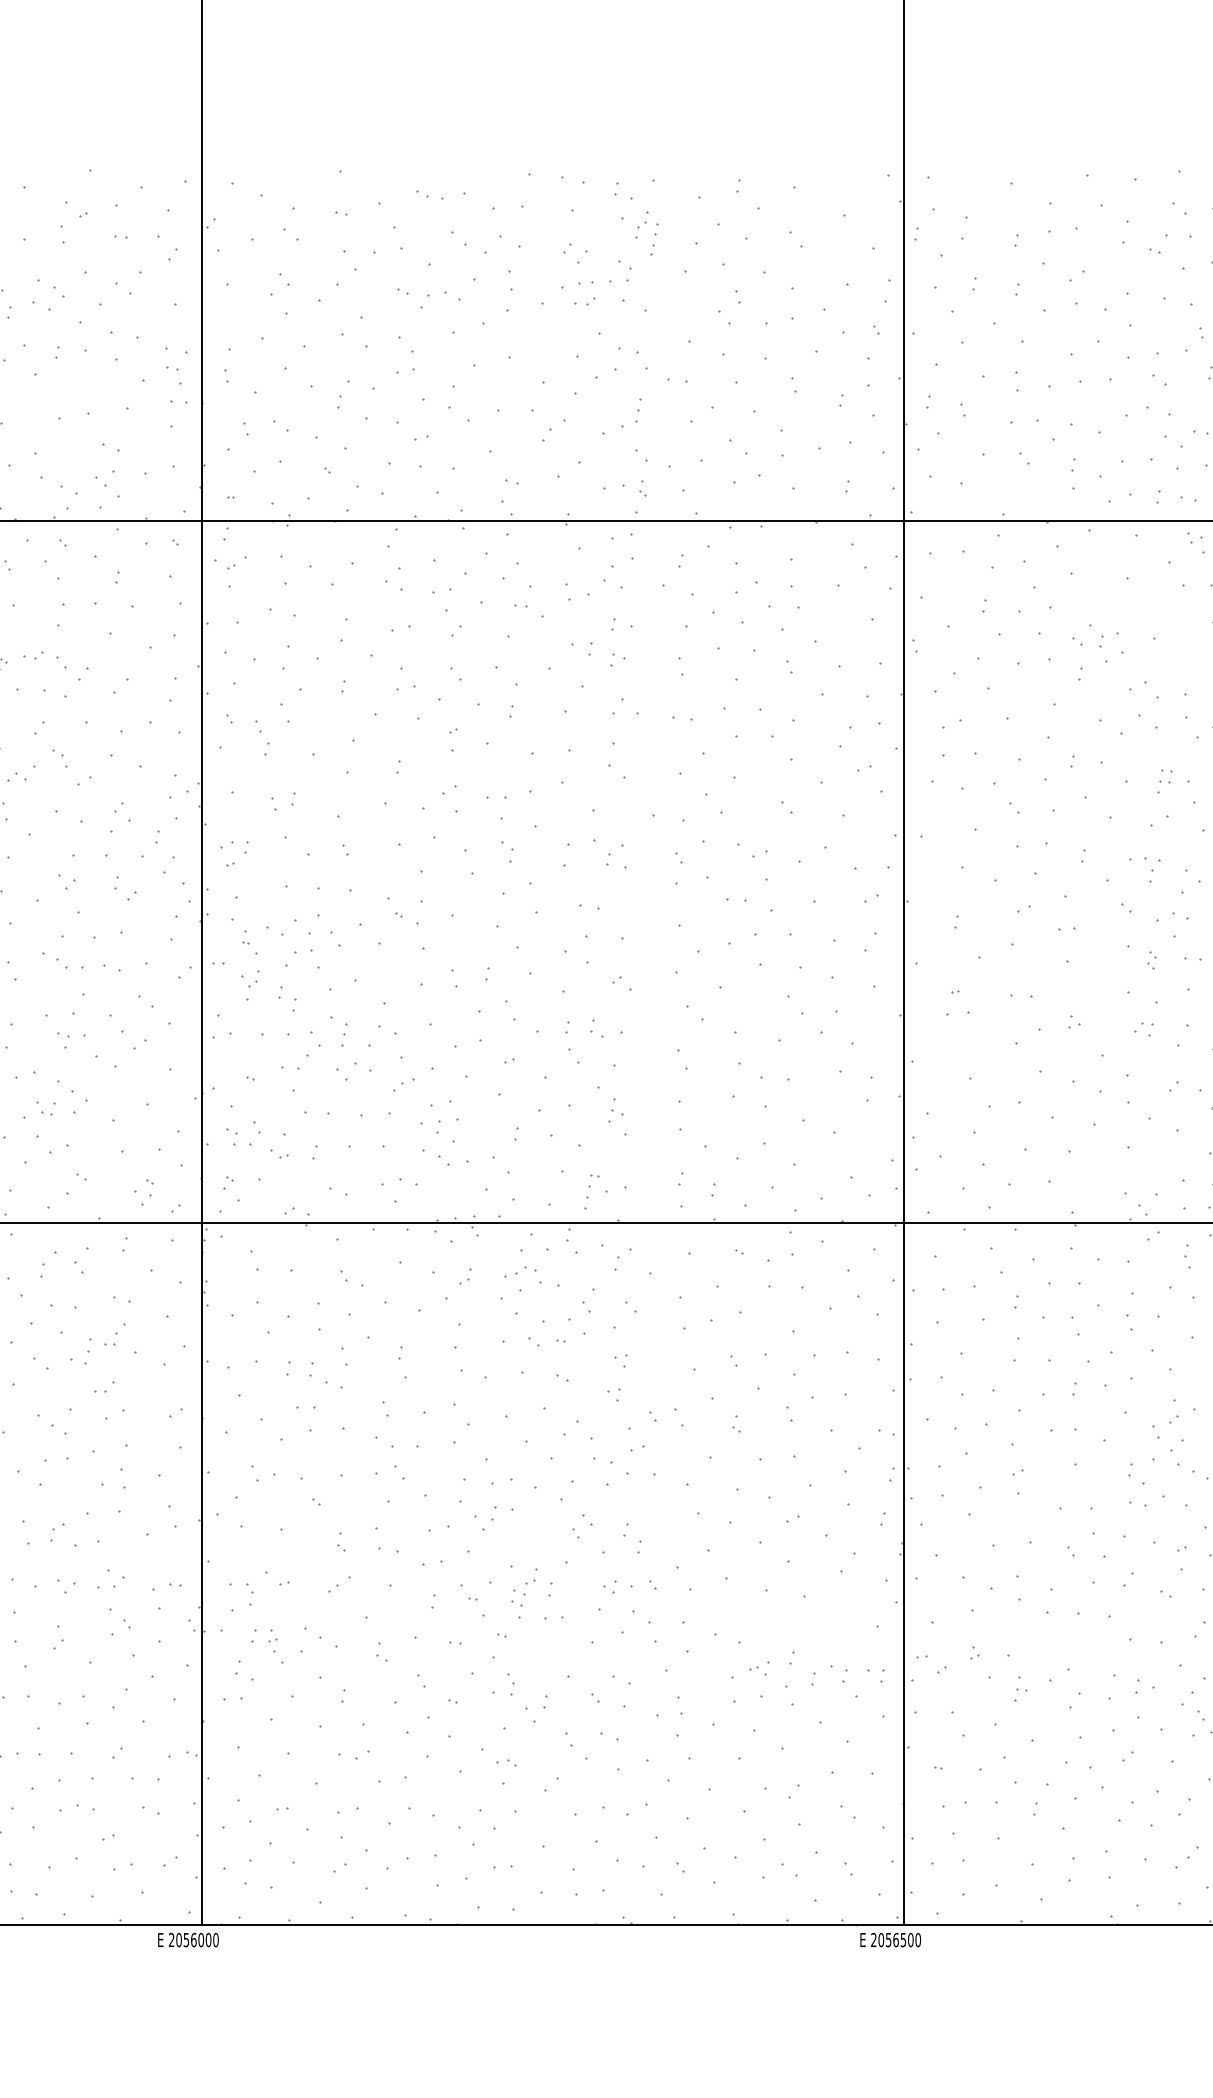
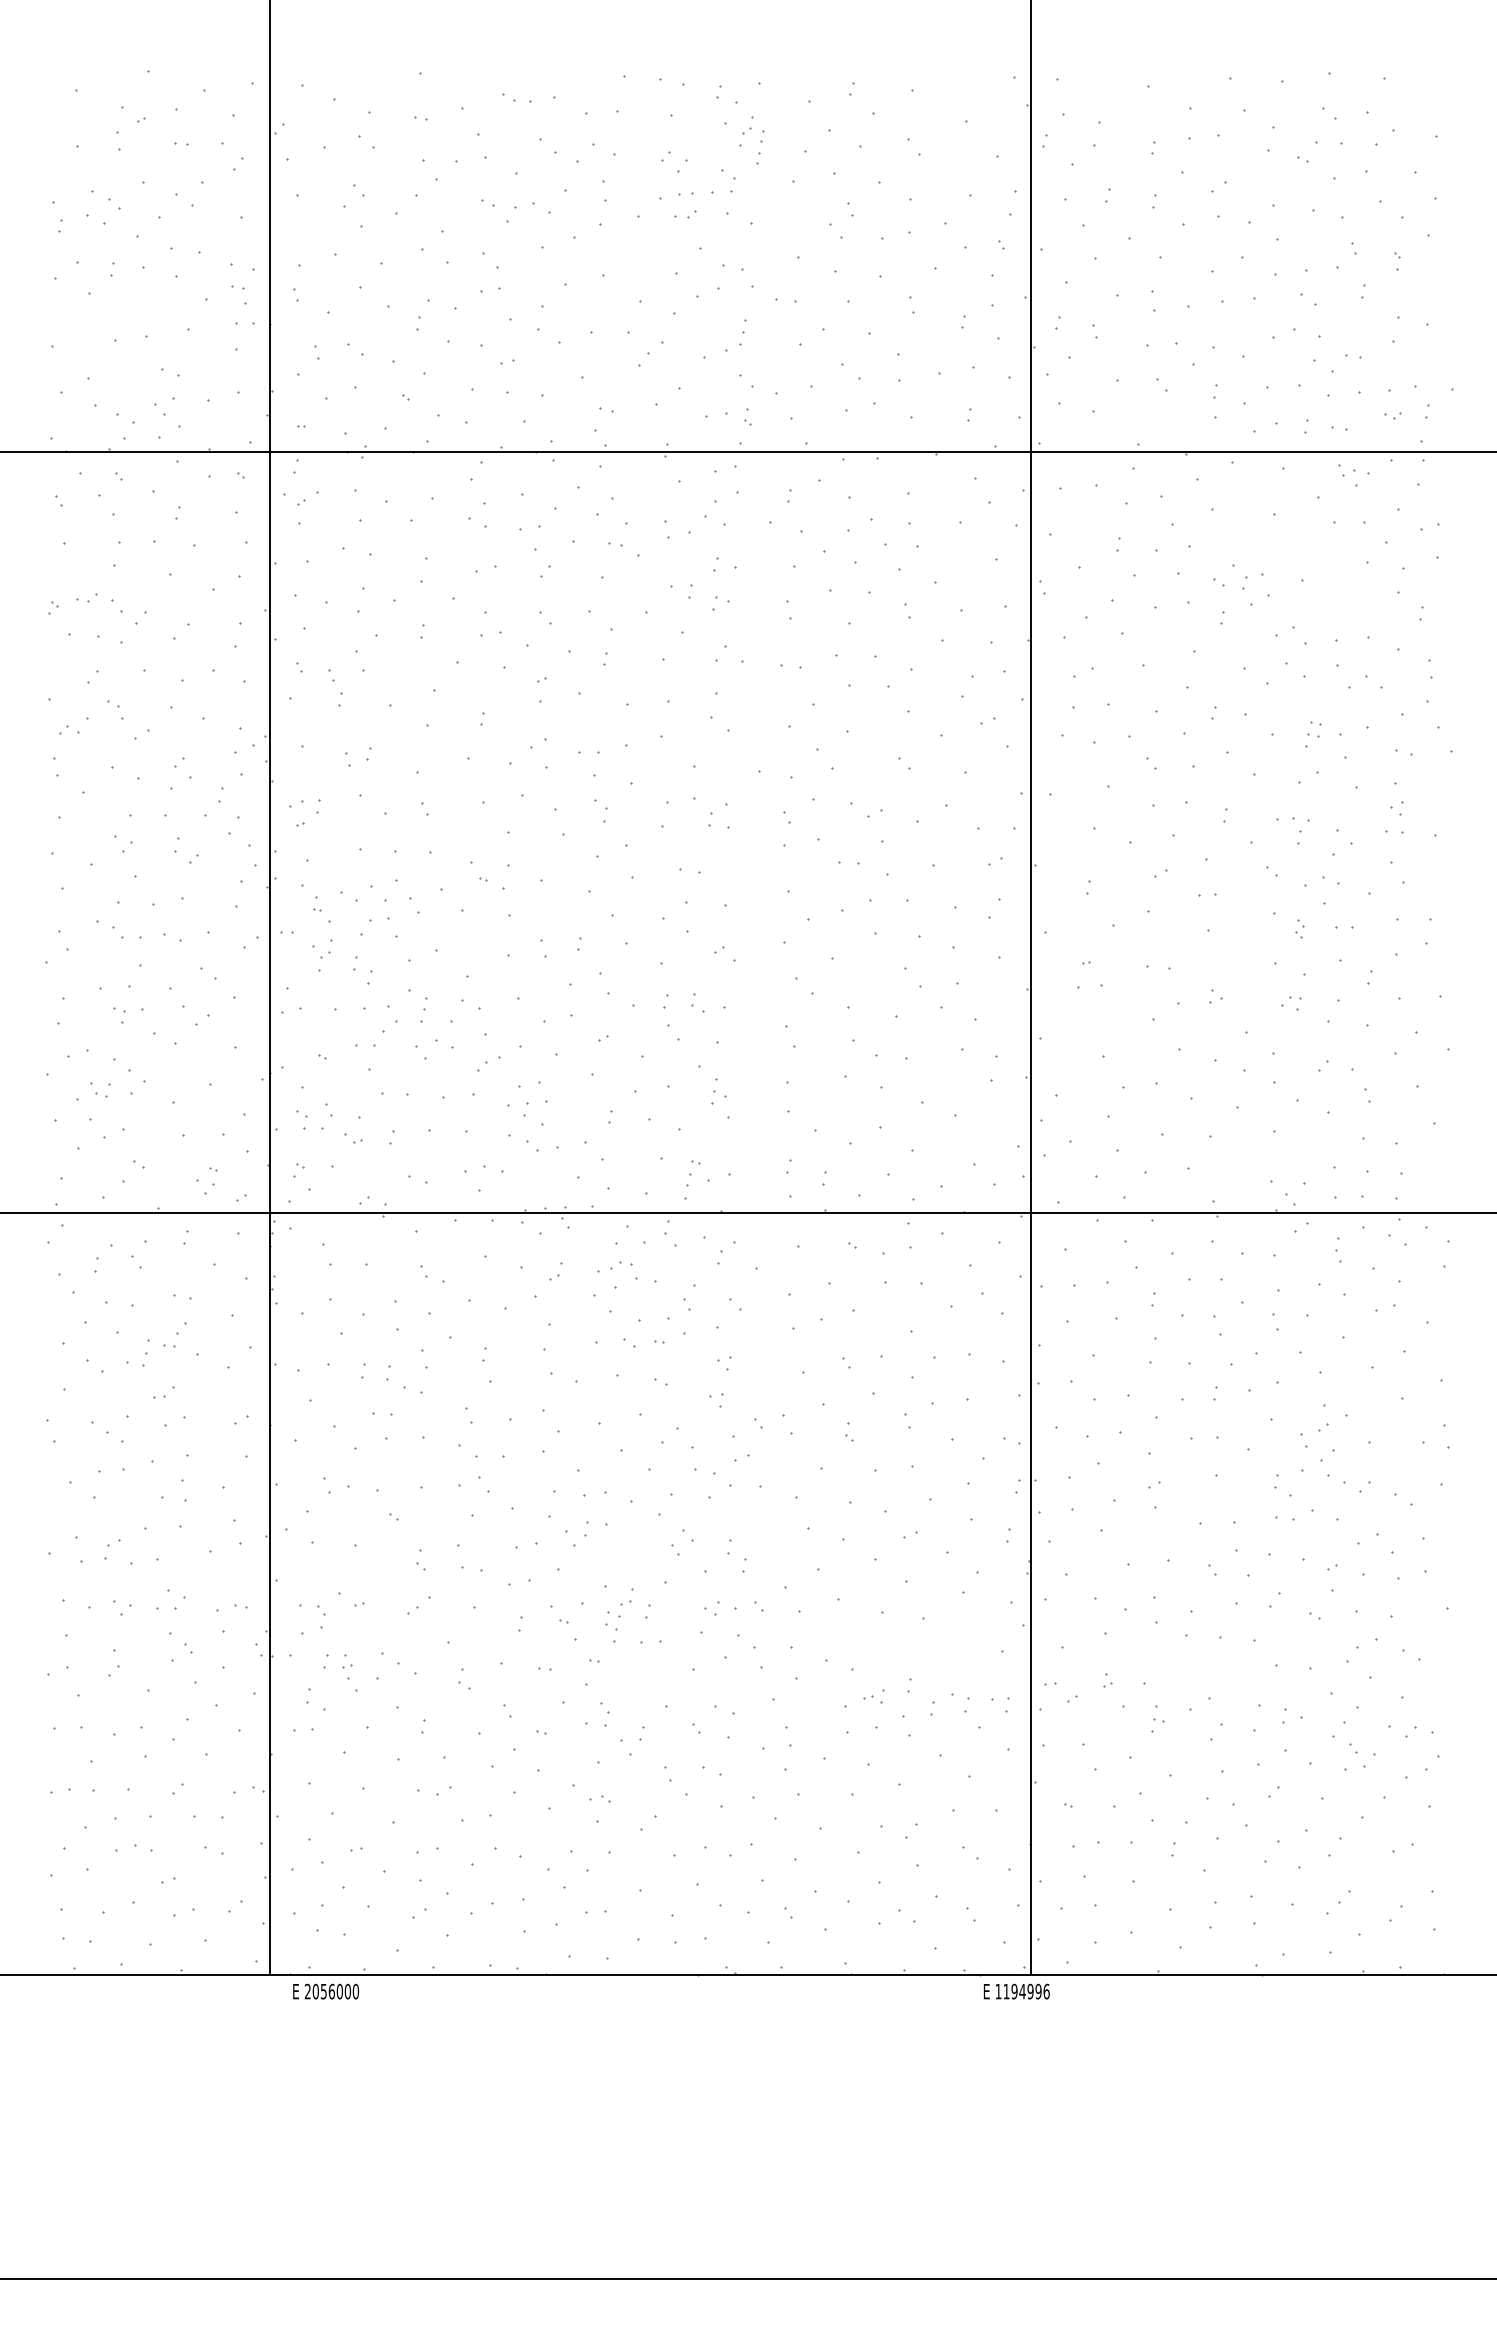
text: (187, 1939) -> (325, 1991), moved
text: (895, 1939) -> (1022, 1991), 2056500 -> 1194996

